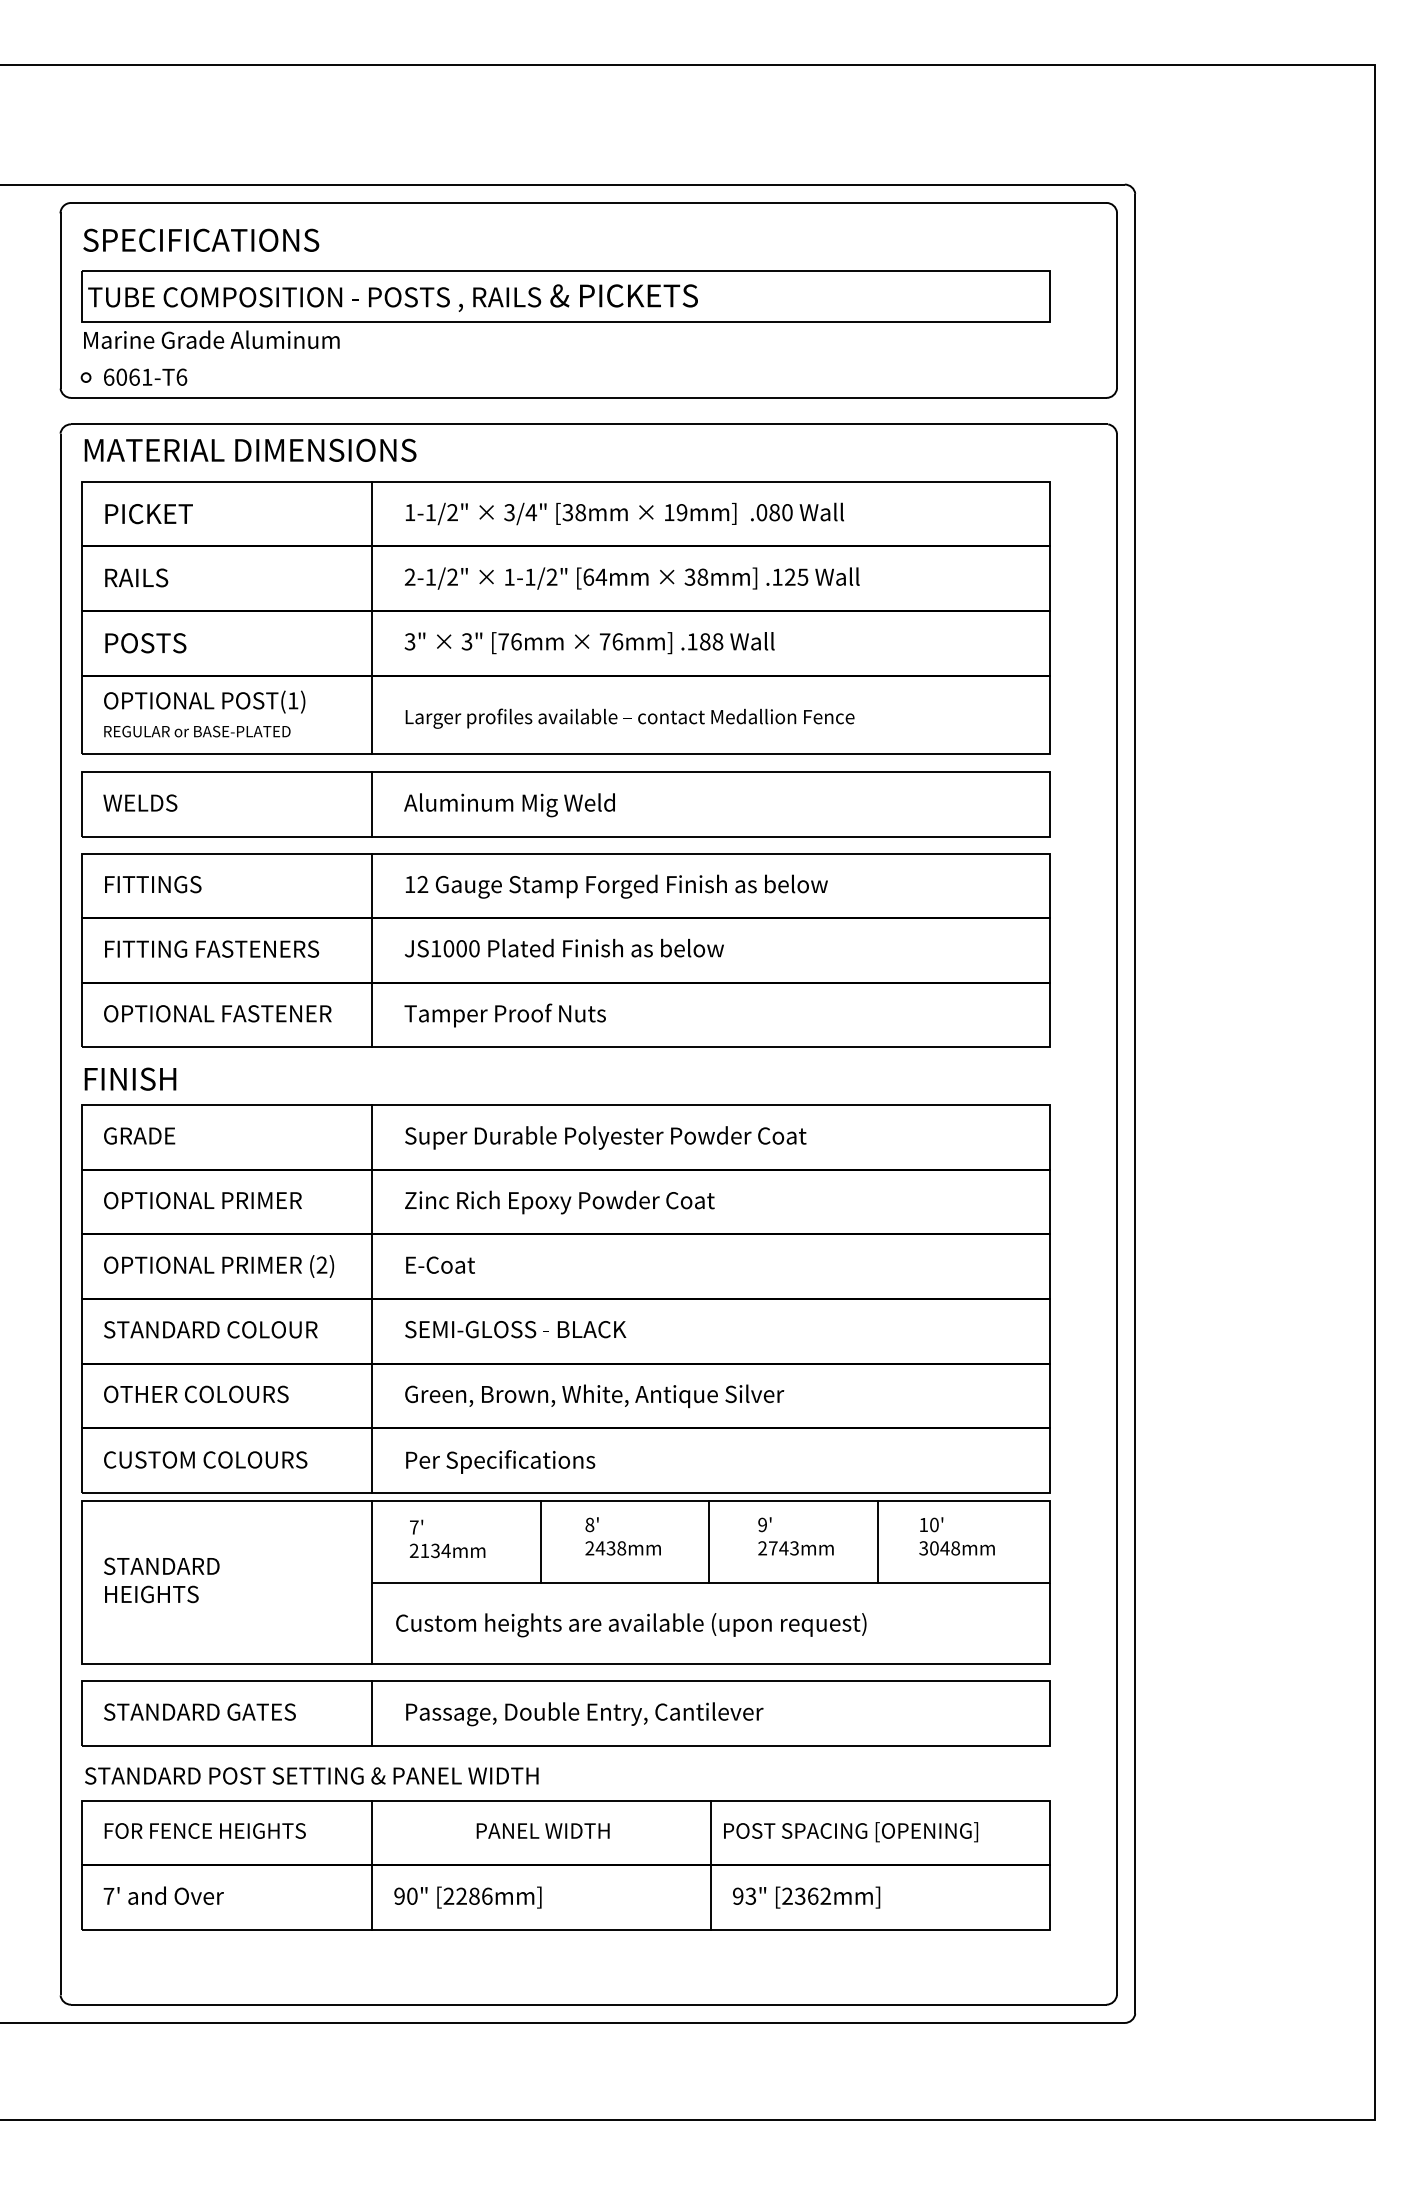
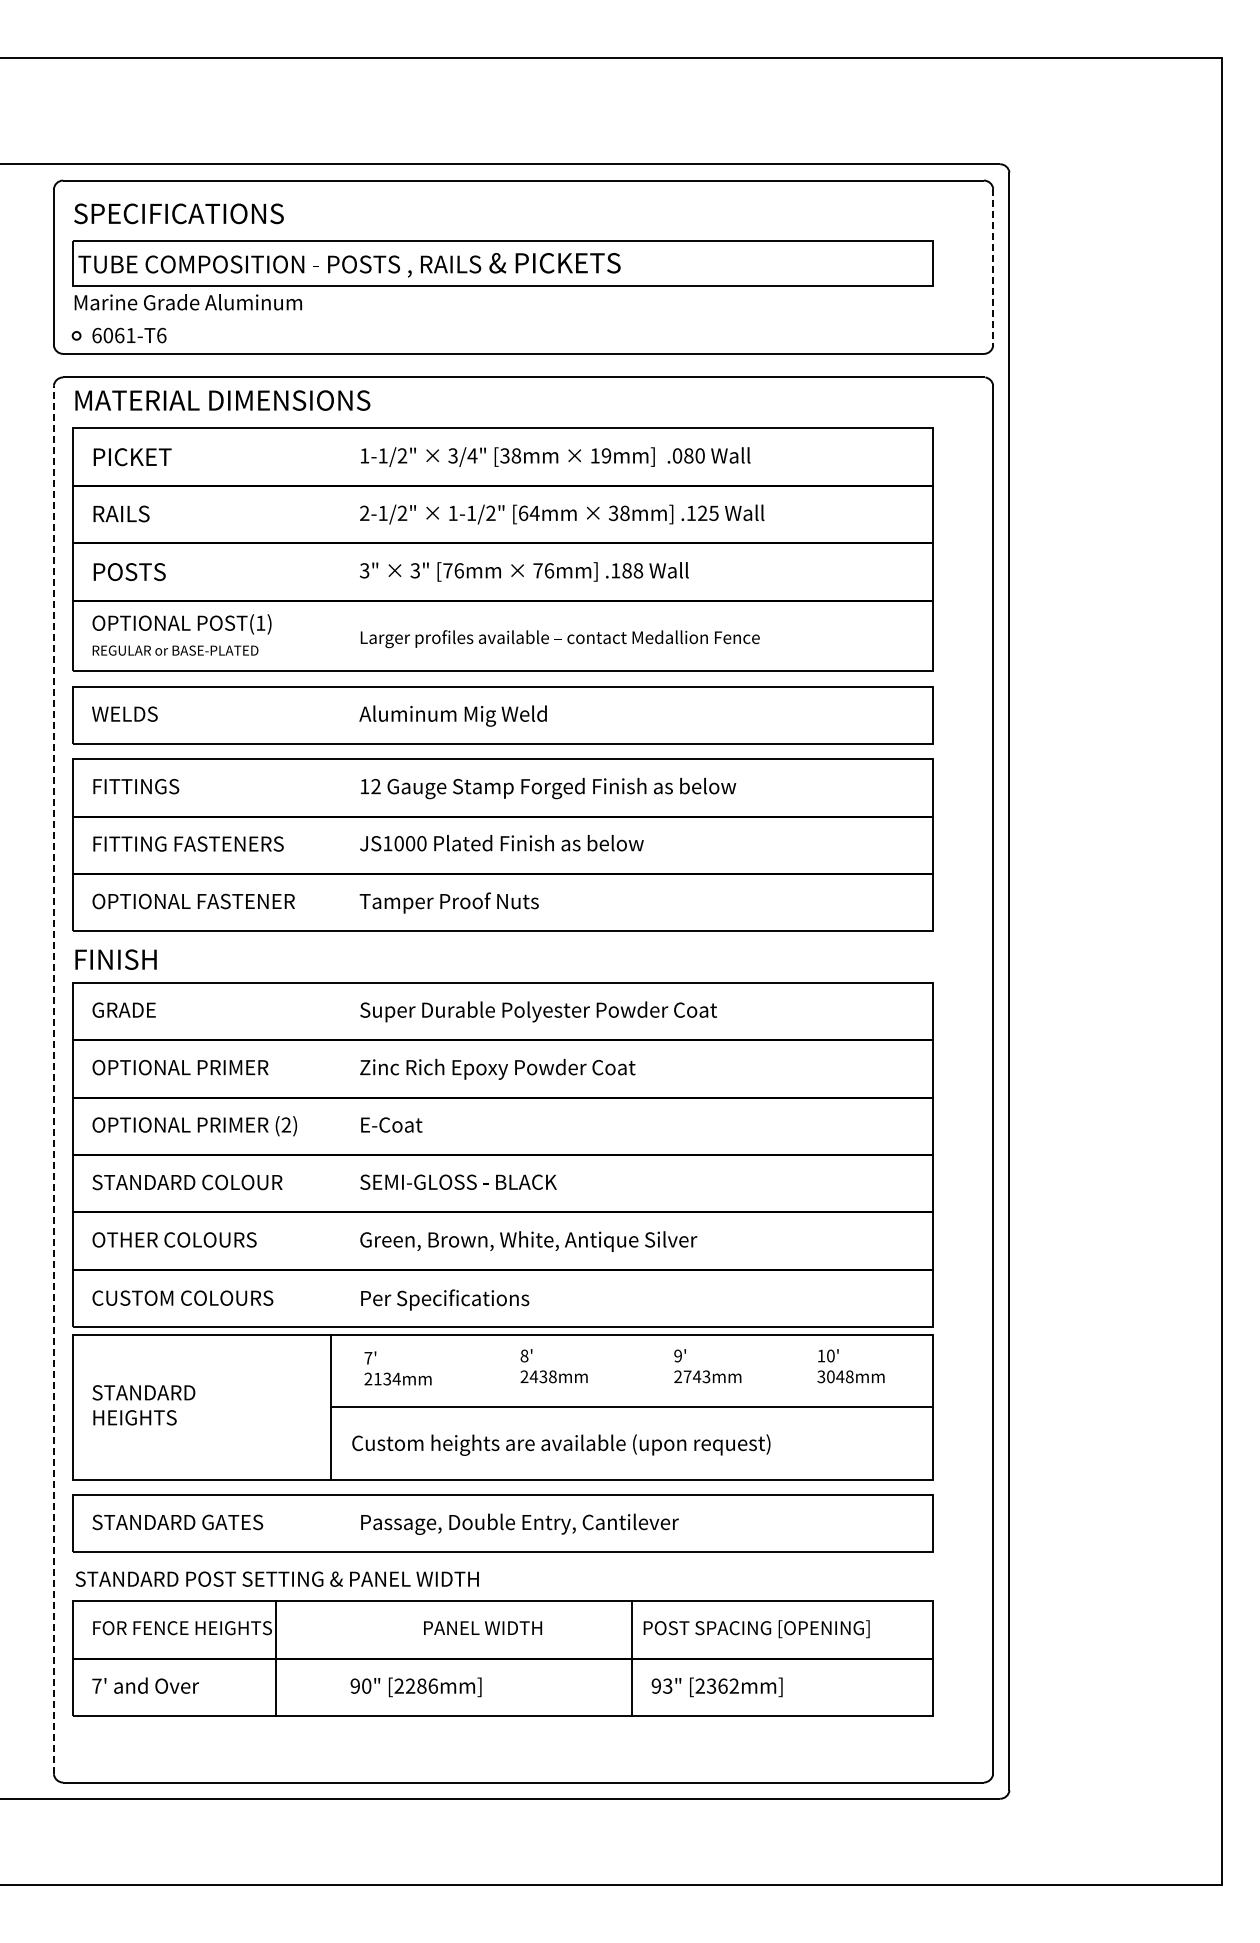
line: (1117, 300) -> (993, 267), solid -> dashed
line: (372, 617) -> (331, 549), removed
line: (372, 804) -> (331, 715), removed
line: (372, 950) -> (331, 845), removed
line: (60, 1213) -> (53, 1079), solid -> dashed
line: (372, 1298) -> (331, 1154), removed
line: (540, 1541) -> (480, 1370), removed
line: (709, 1541) -> (630, 1370), removed
line: (877, 1541) -> (780, 1370), removed
line: (372, 1713) -> (331, 1523), removed
line: (372, 1865) -> (276, 1658), moved

